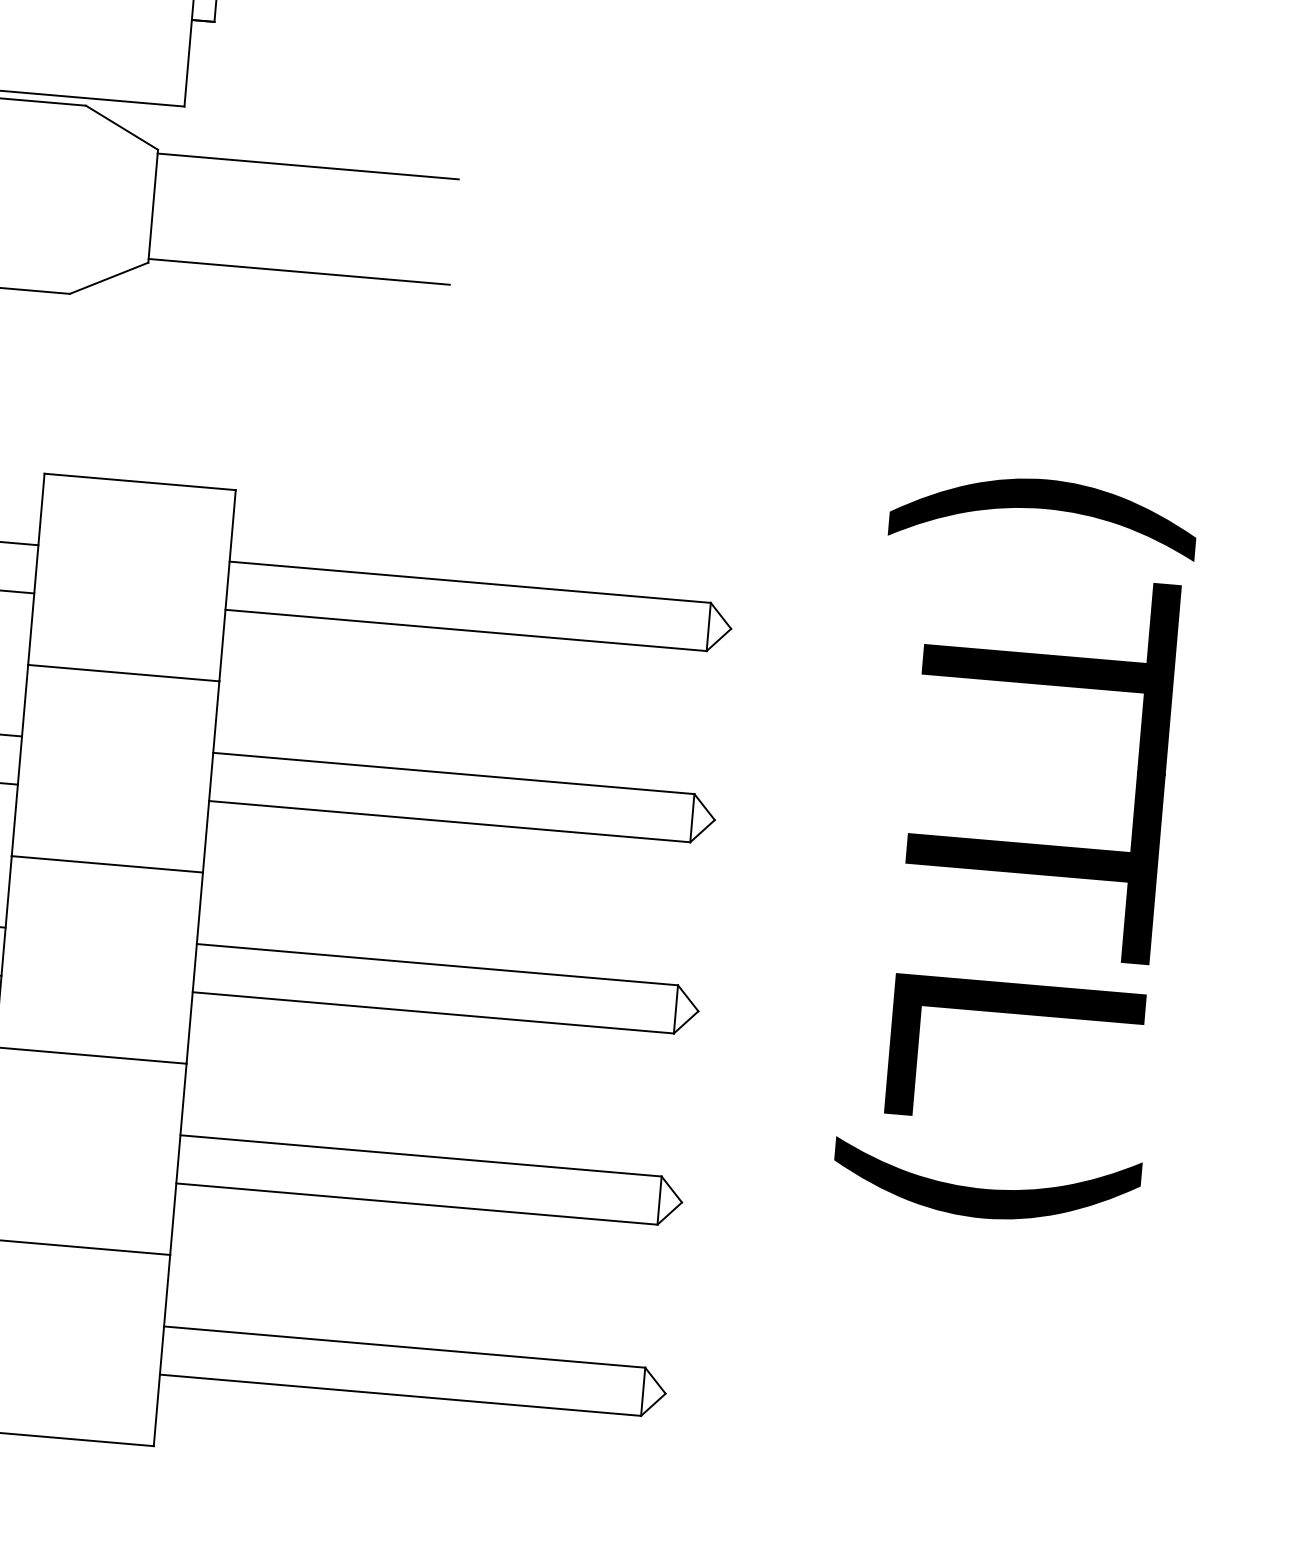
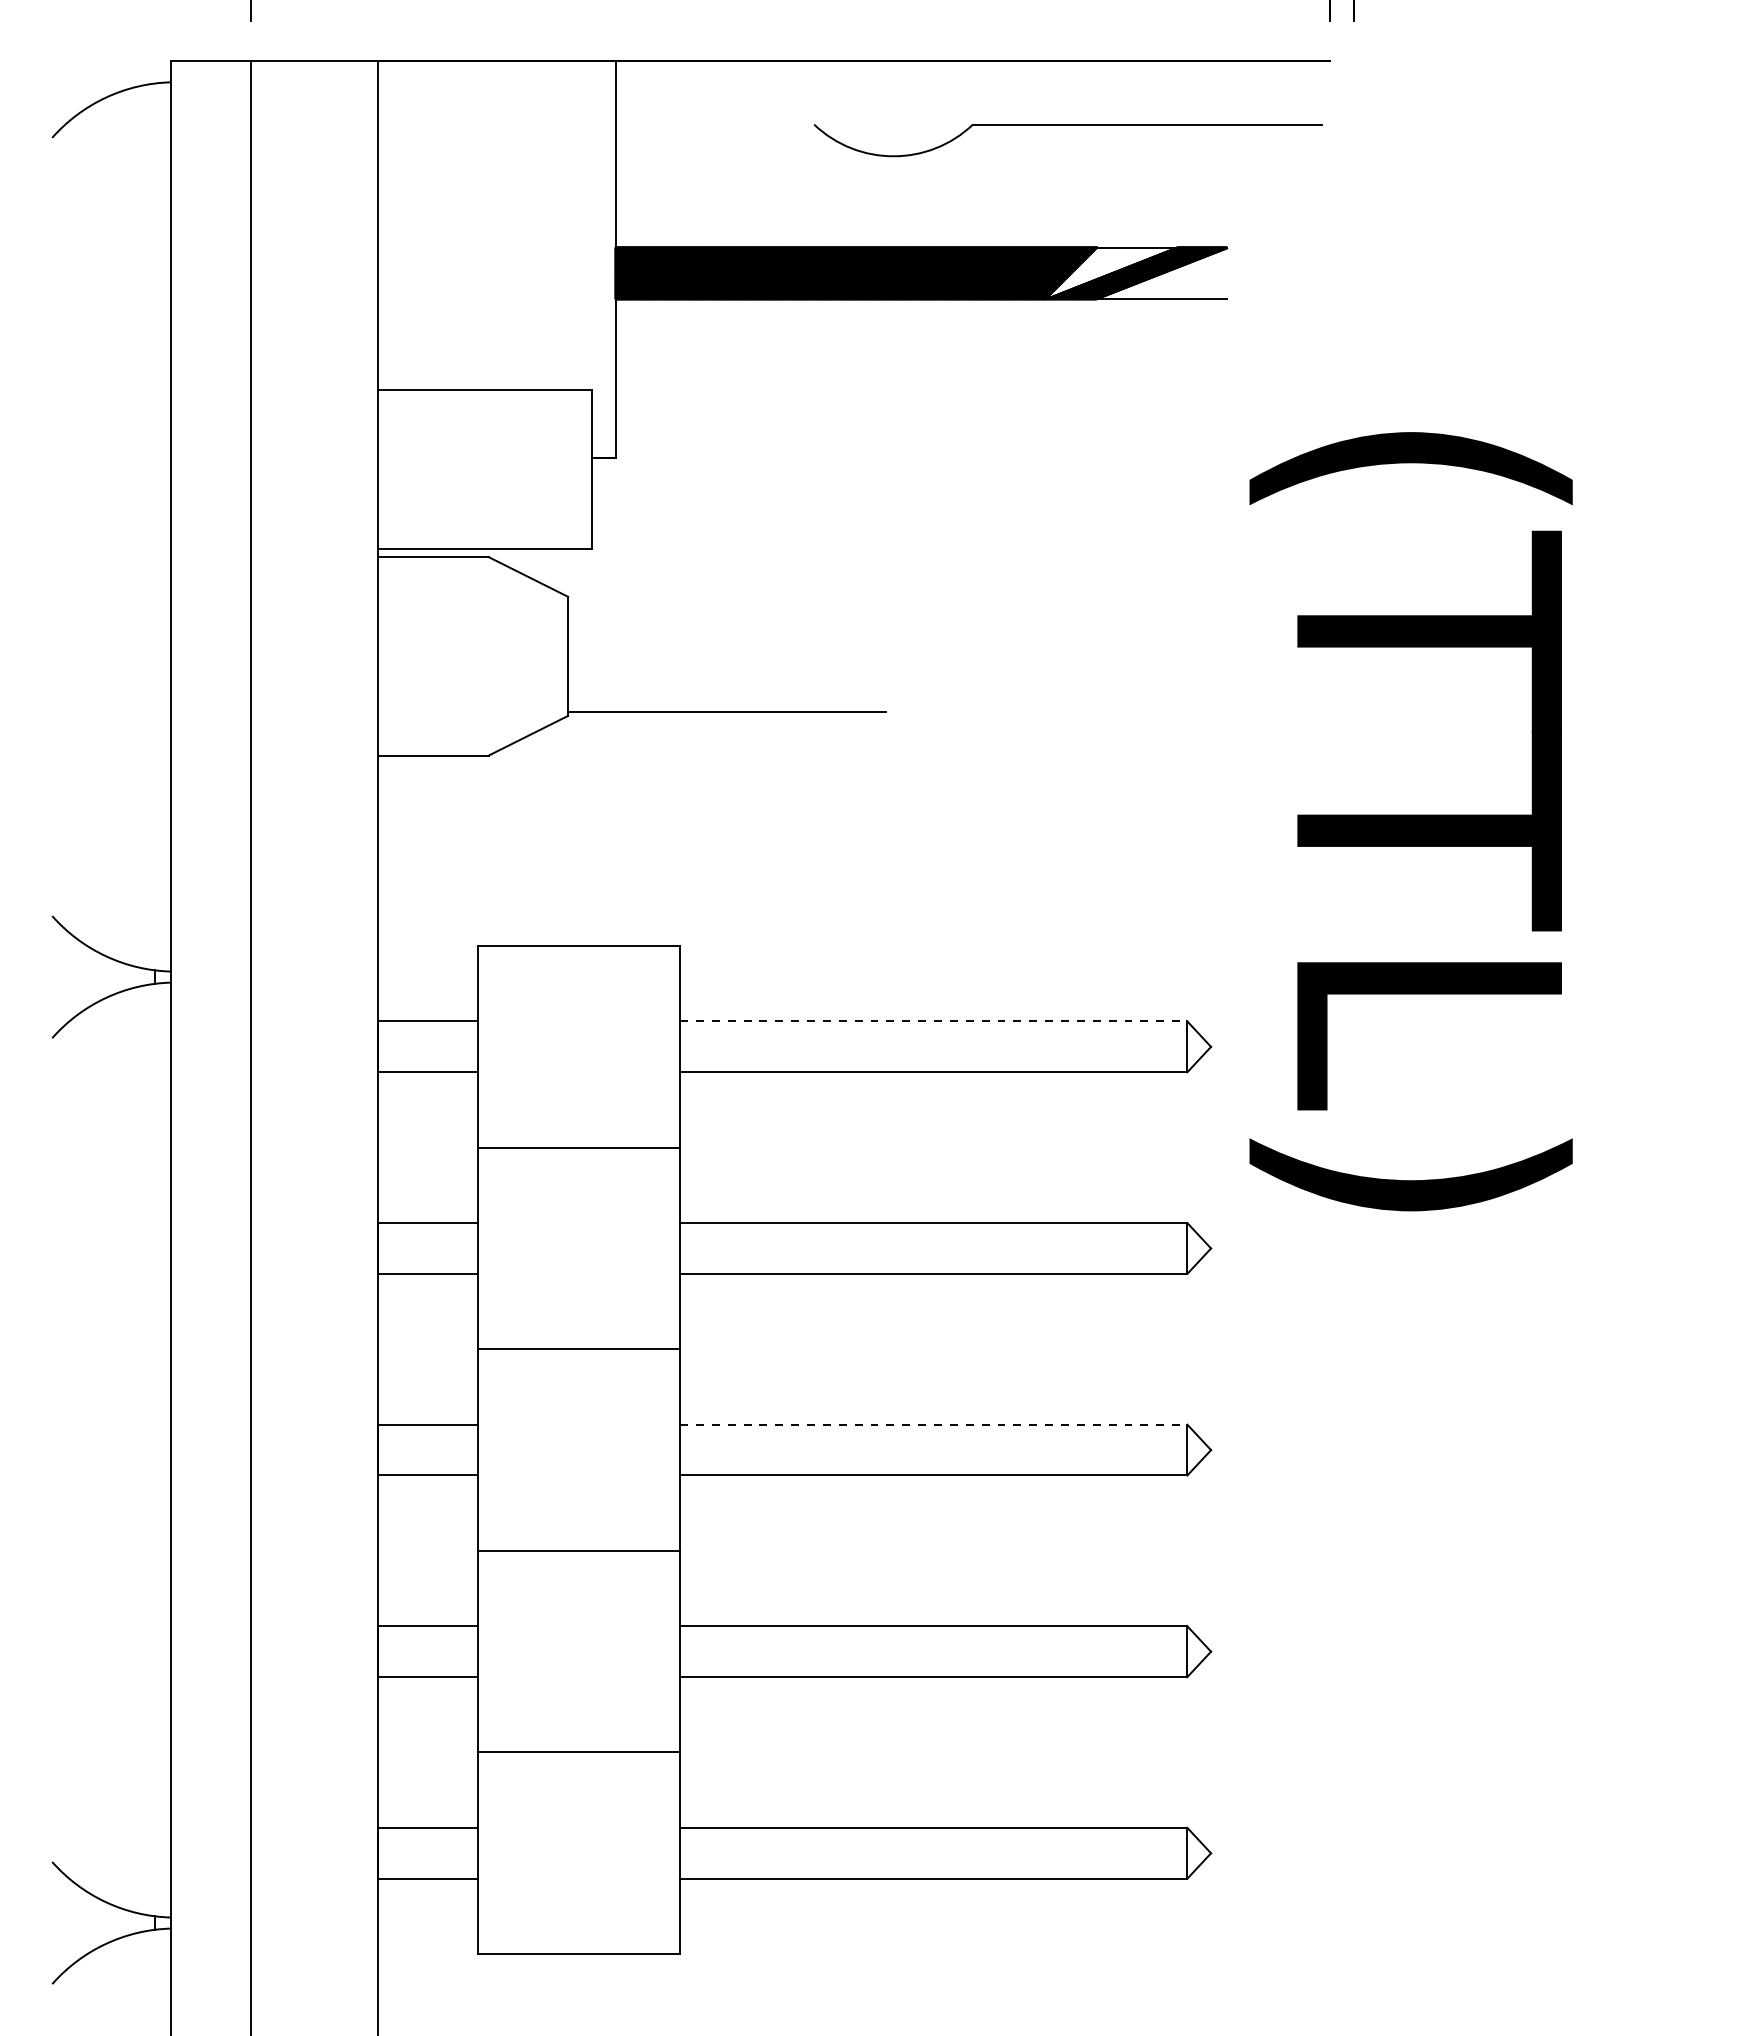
line: (307, 166) -> (726, 600), removed
line: (470, 582) -> (933, 1021), solid -> dashed
text: (1014, 848) -> (1410, 821), moved
line: (437, 964) -> (933, 1424), solid -> dashed

